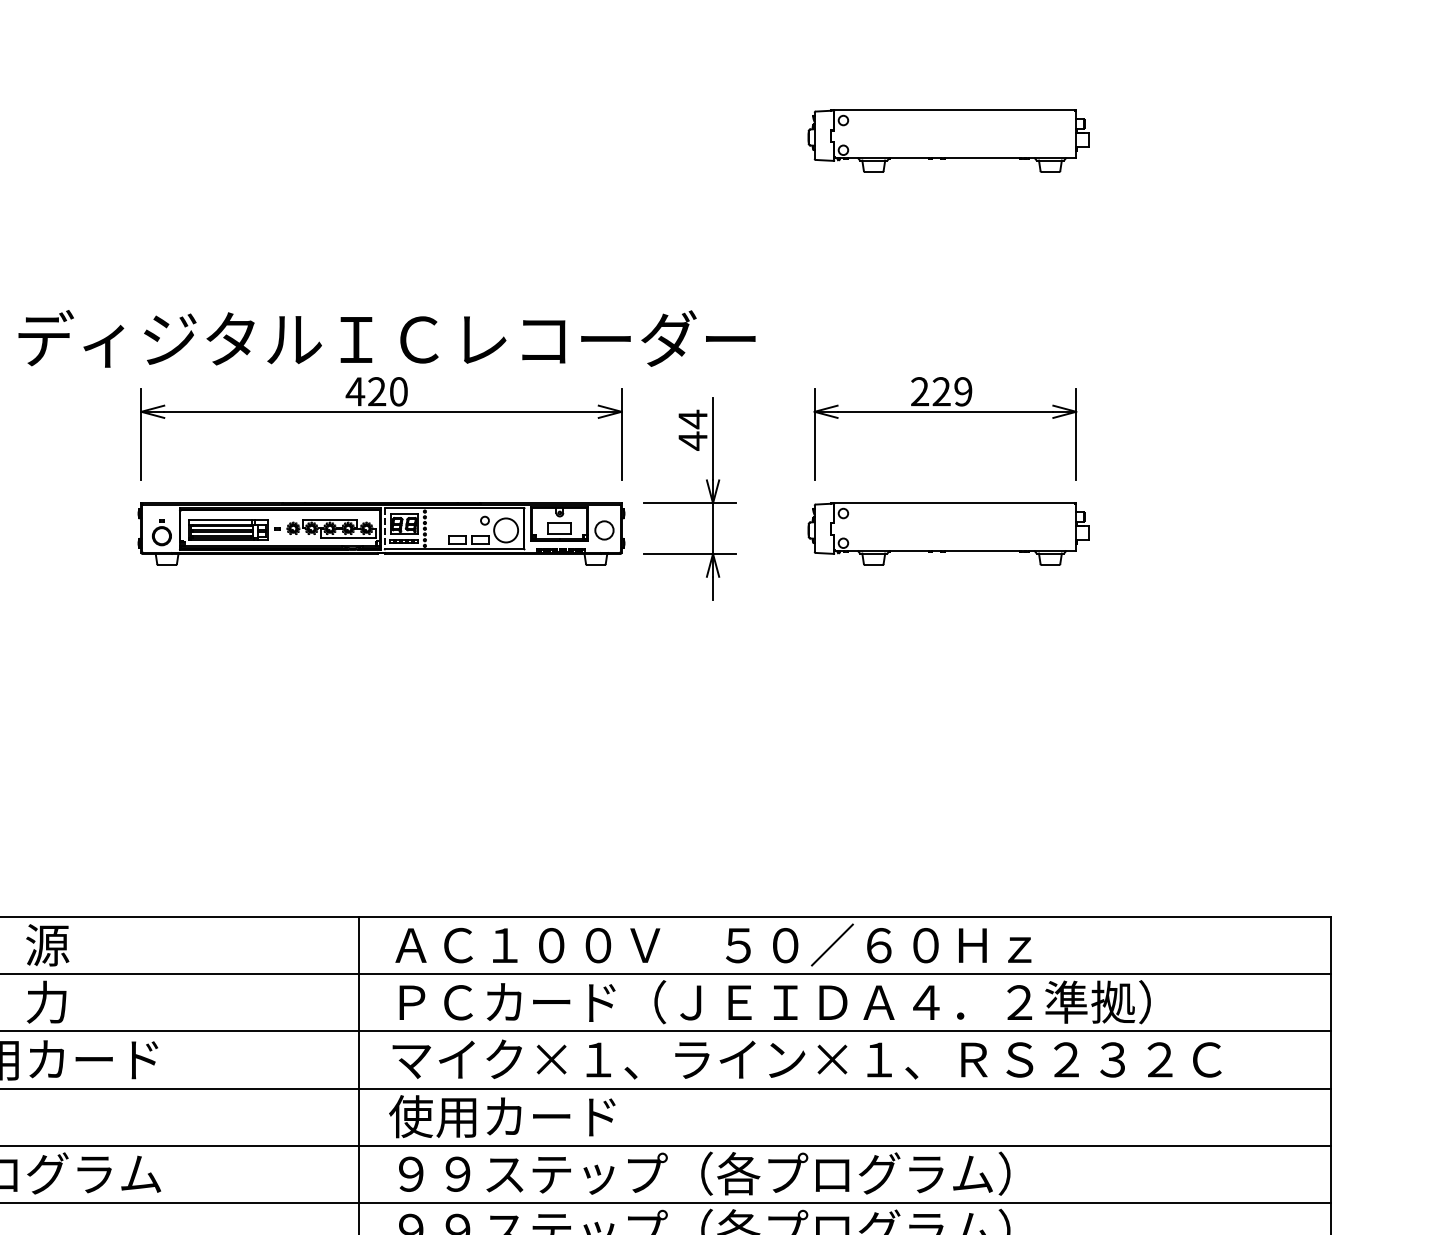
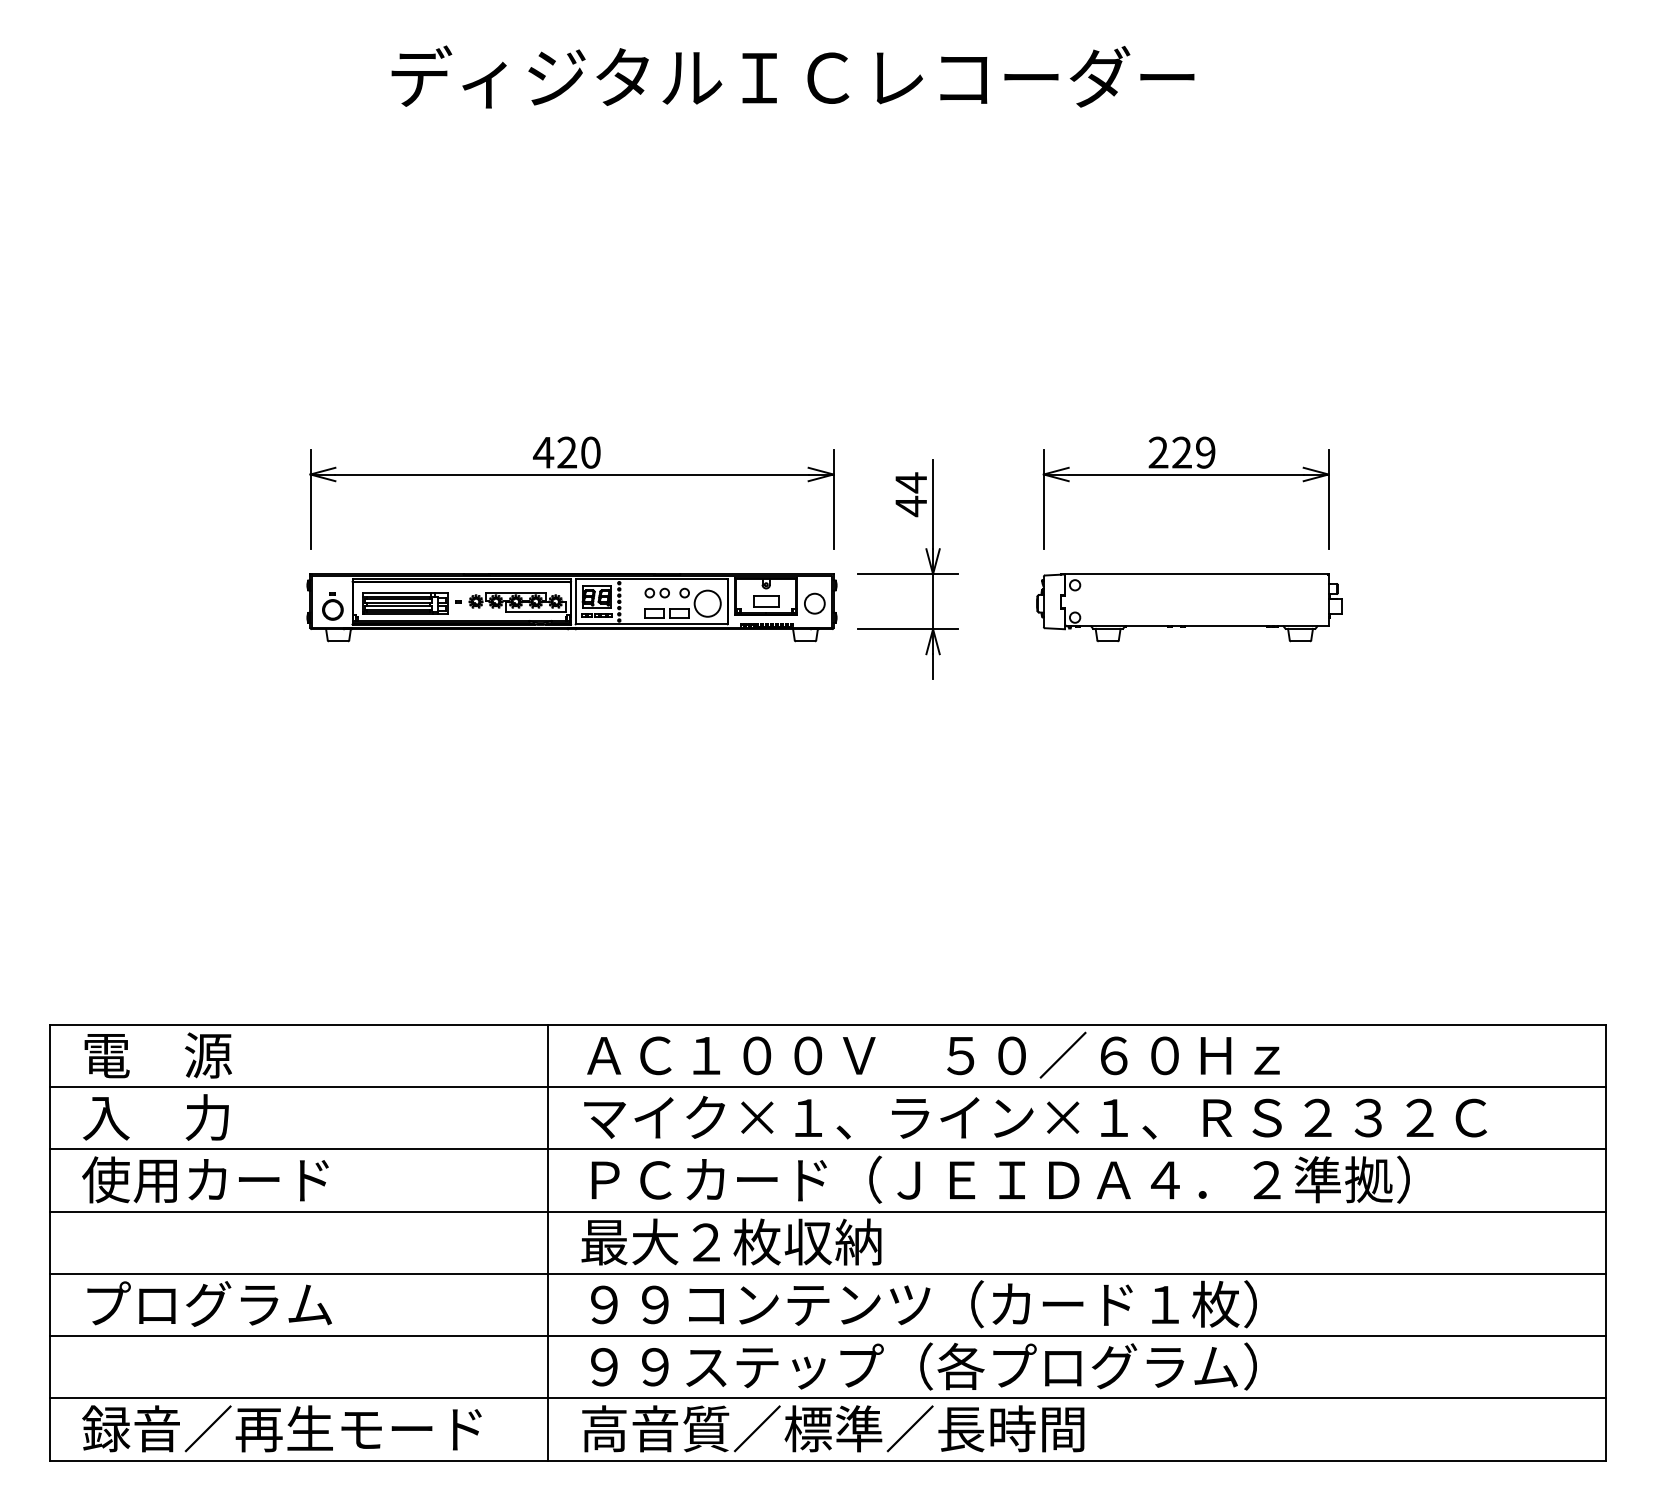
part: (948, 140) -> (1189, 179), removed
text: (386, 338) -> (792, 76), moved
part: (459, 520) -> (656, 592), added
line: (384, 529) -> (575, 602), dashed -> solid
text: (807, 1002) -> (1035, 1117), ＰＣカード（ＪＥＩＤＡ４．２準拠） -> マイク×１、ライン×１、ＲＳ２３２Ｃ
text: (807, 1059) -> (1035, 1179), マイク×１、ライン×１、ＲＳ２３２Ｃ -> ＰＣカード（ＪＥＩＤＡ４．２準拠）
text: (527, 1116) -> (730, 1241), 使用カード -> 最大２枚収納
text: (740, 1173) -> (962, 1304), ９９ステップ（各プログラム） -> ９９コンテンツ（カード１枚）

